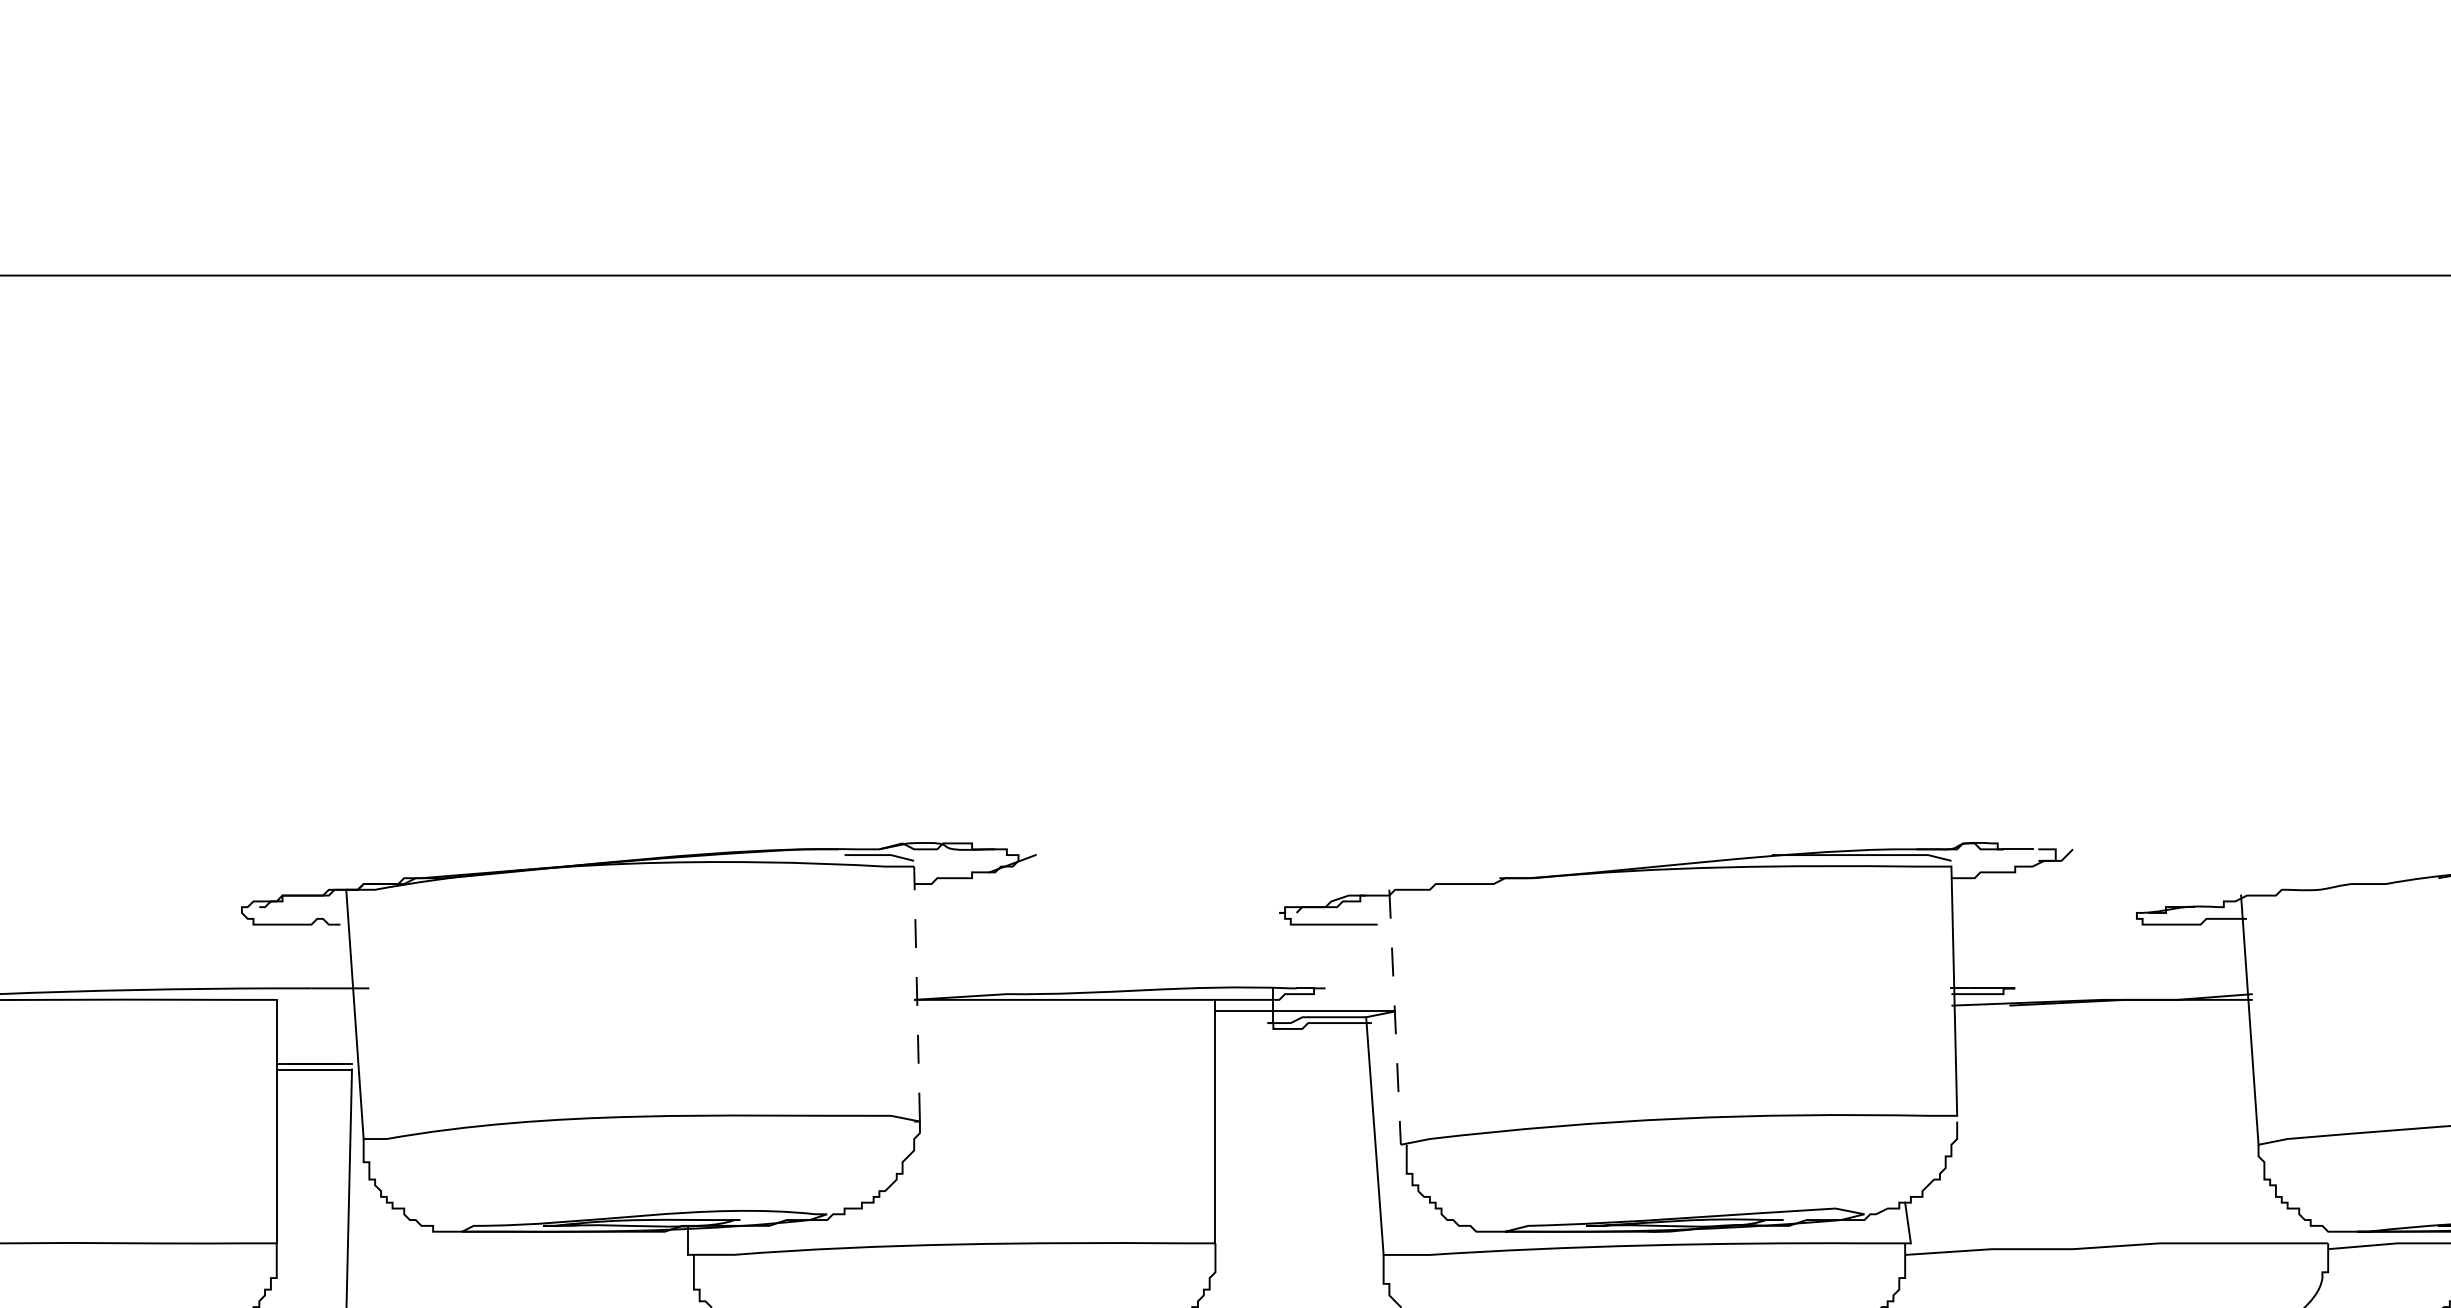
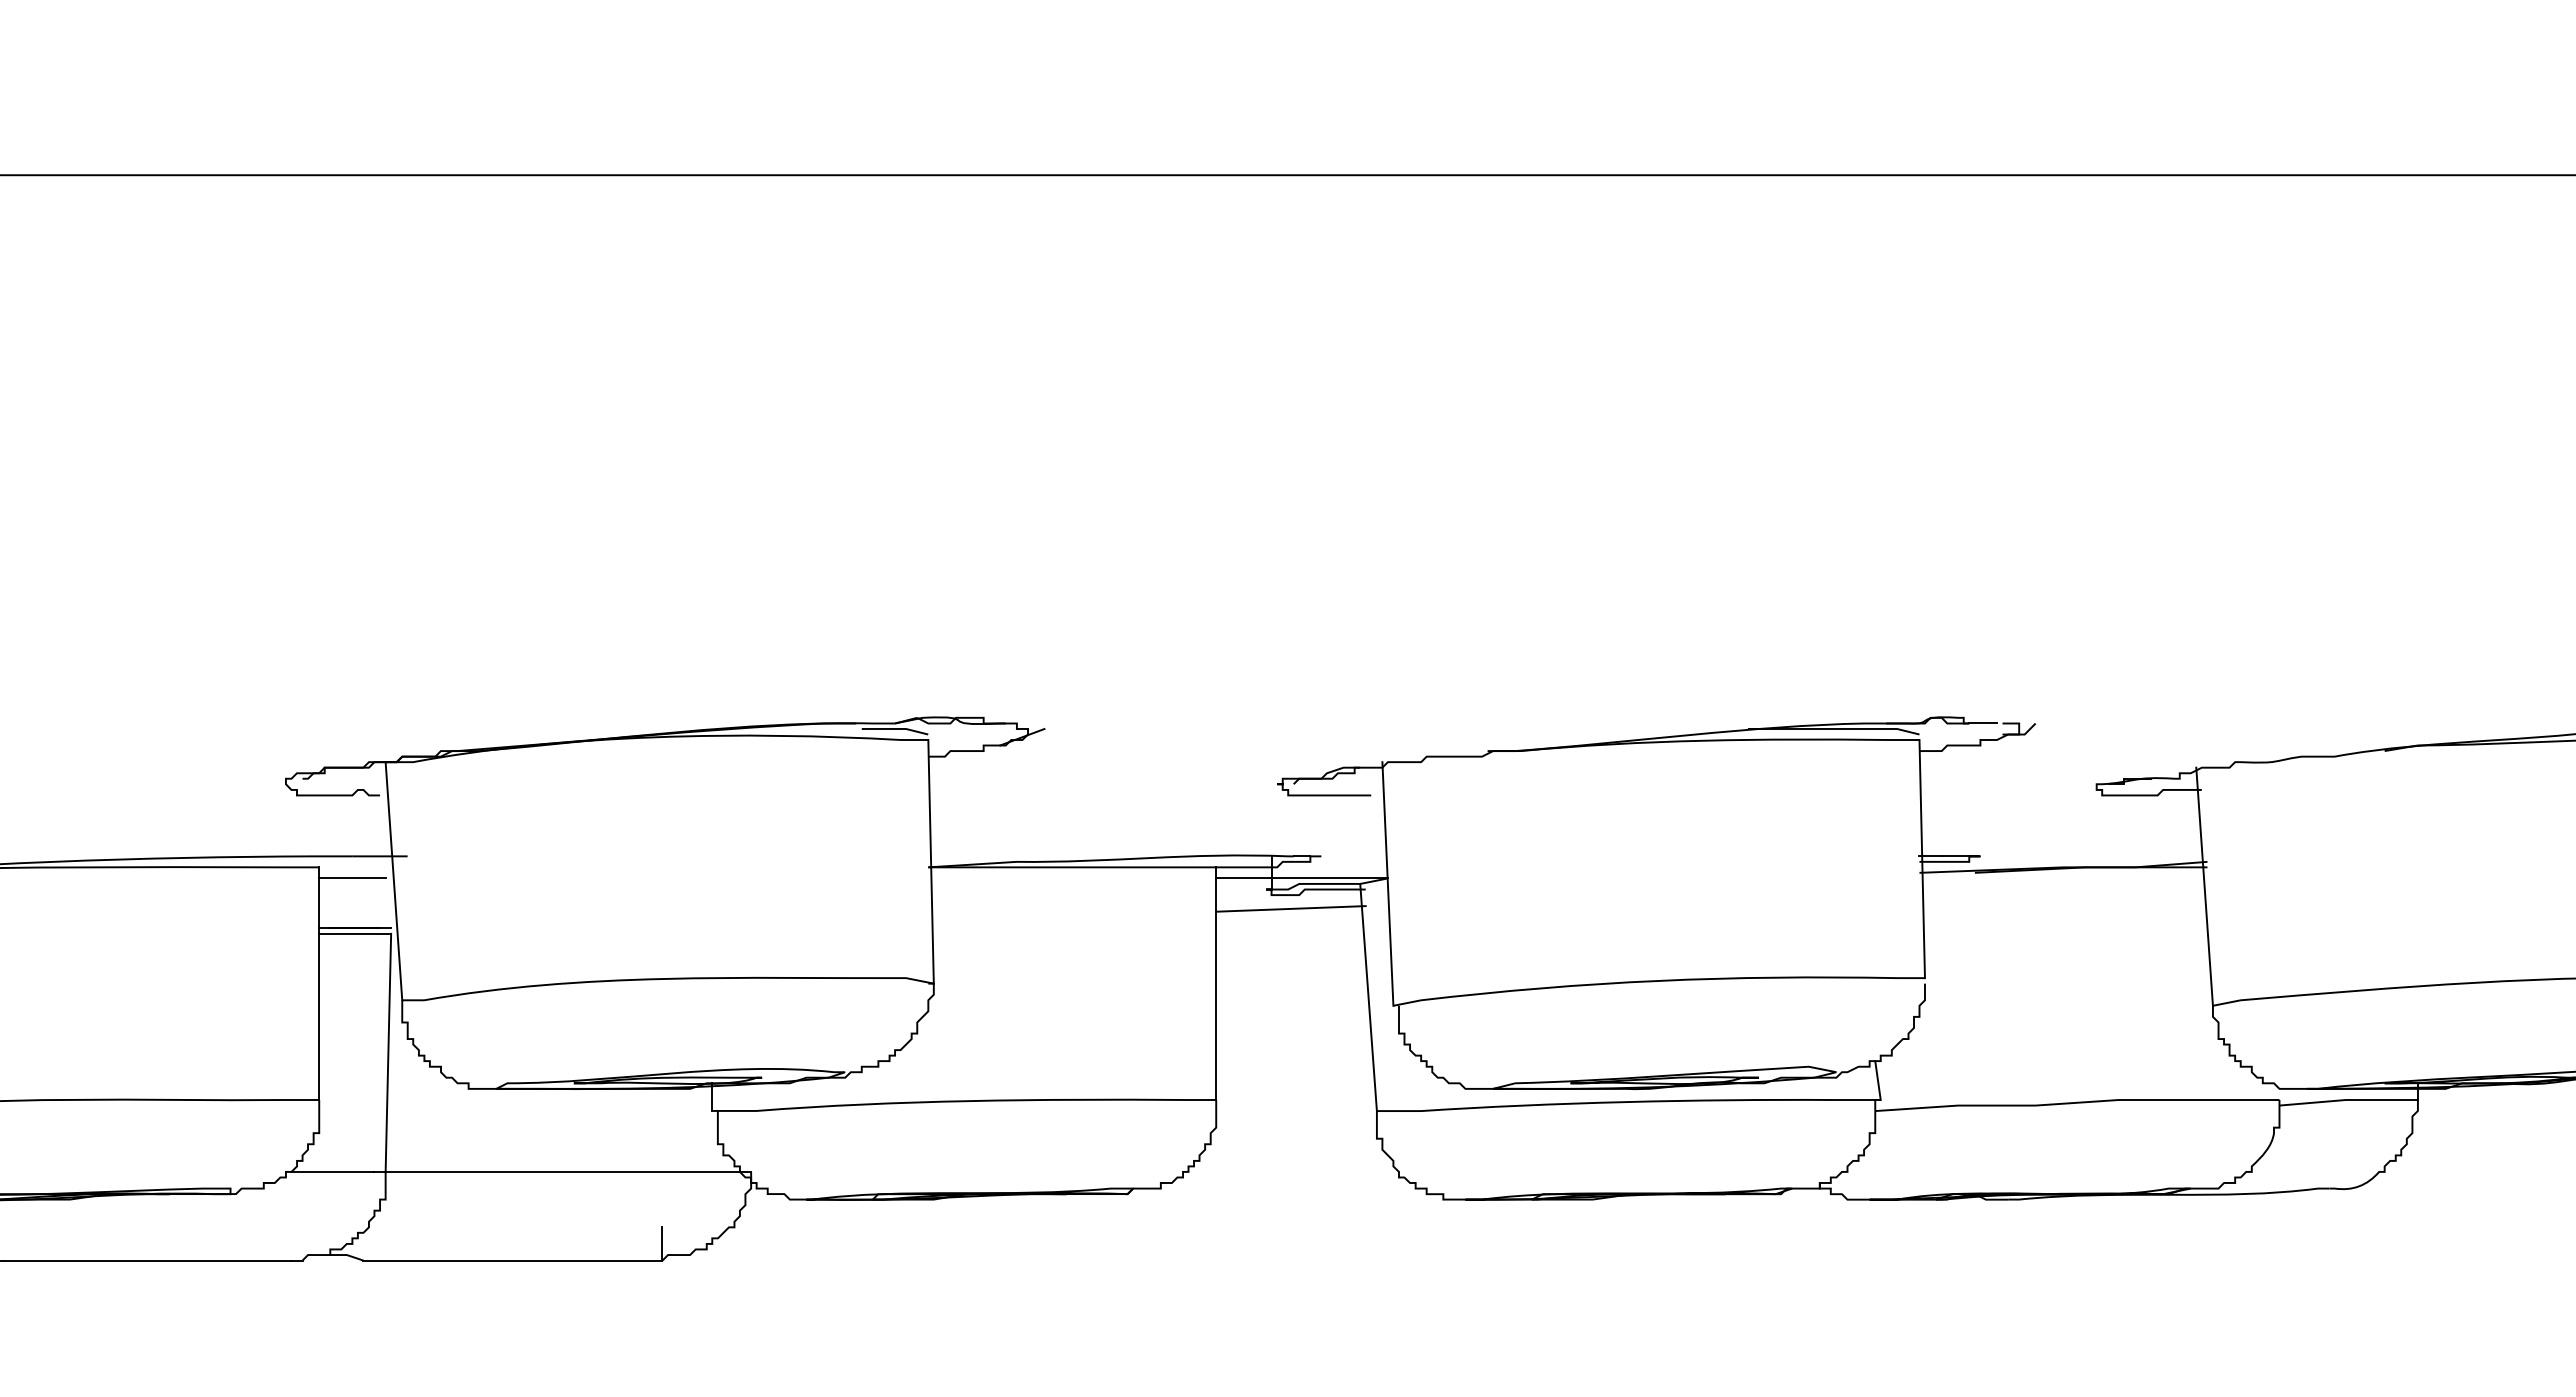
line: (917, 993) -> (931, 861), dashed -> solid
line: (311, 1011) -> (352, 878), added
line: (1394, 1016) -> (1387, 883), dashed -> solid
line: (1293, 1042) -> (1290, 908), added

